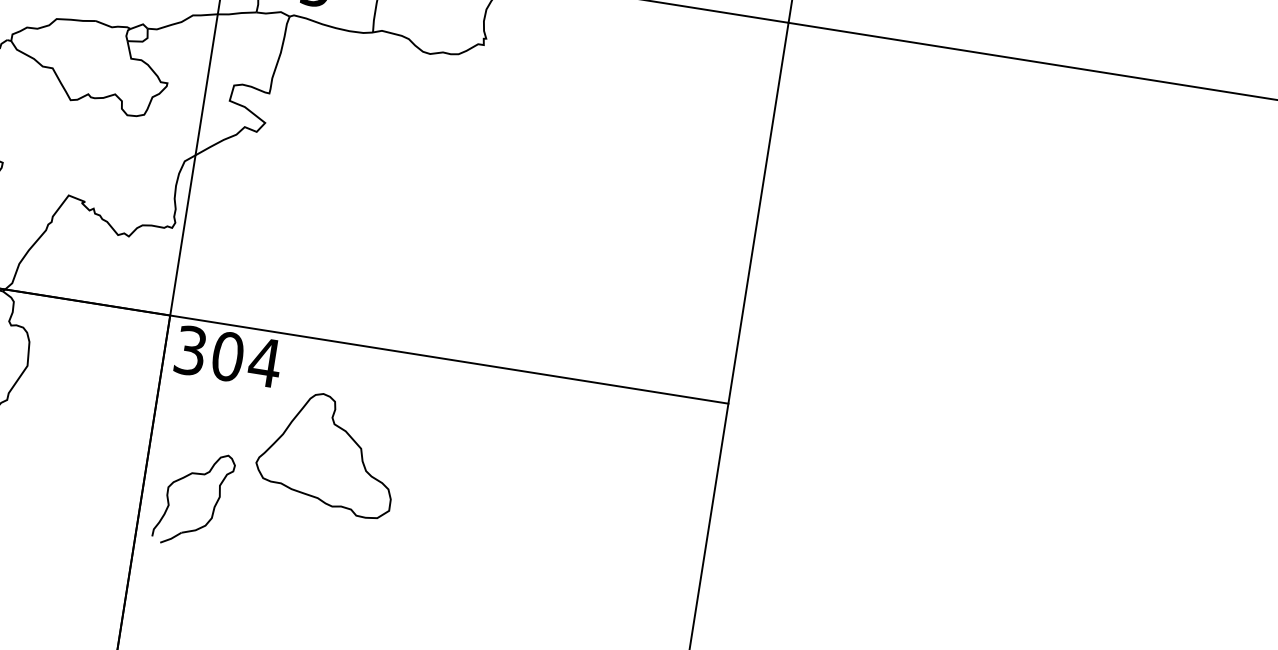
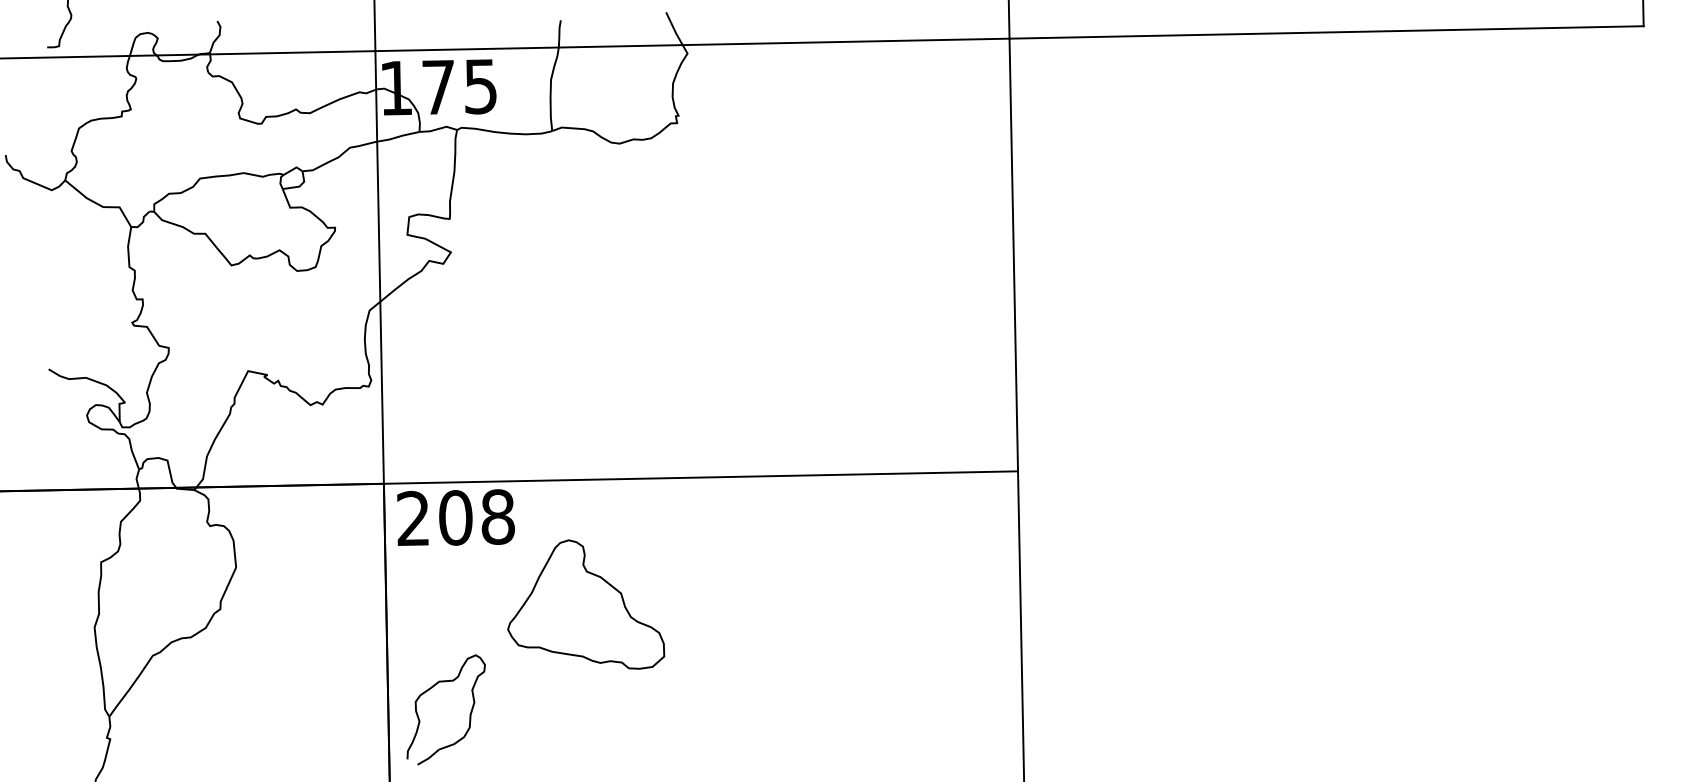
text: (228, 356) -> (456, 517), 304 -> 208
part: (213, 506) -> (469, 714), moved

